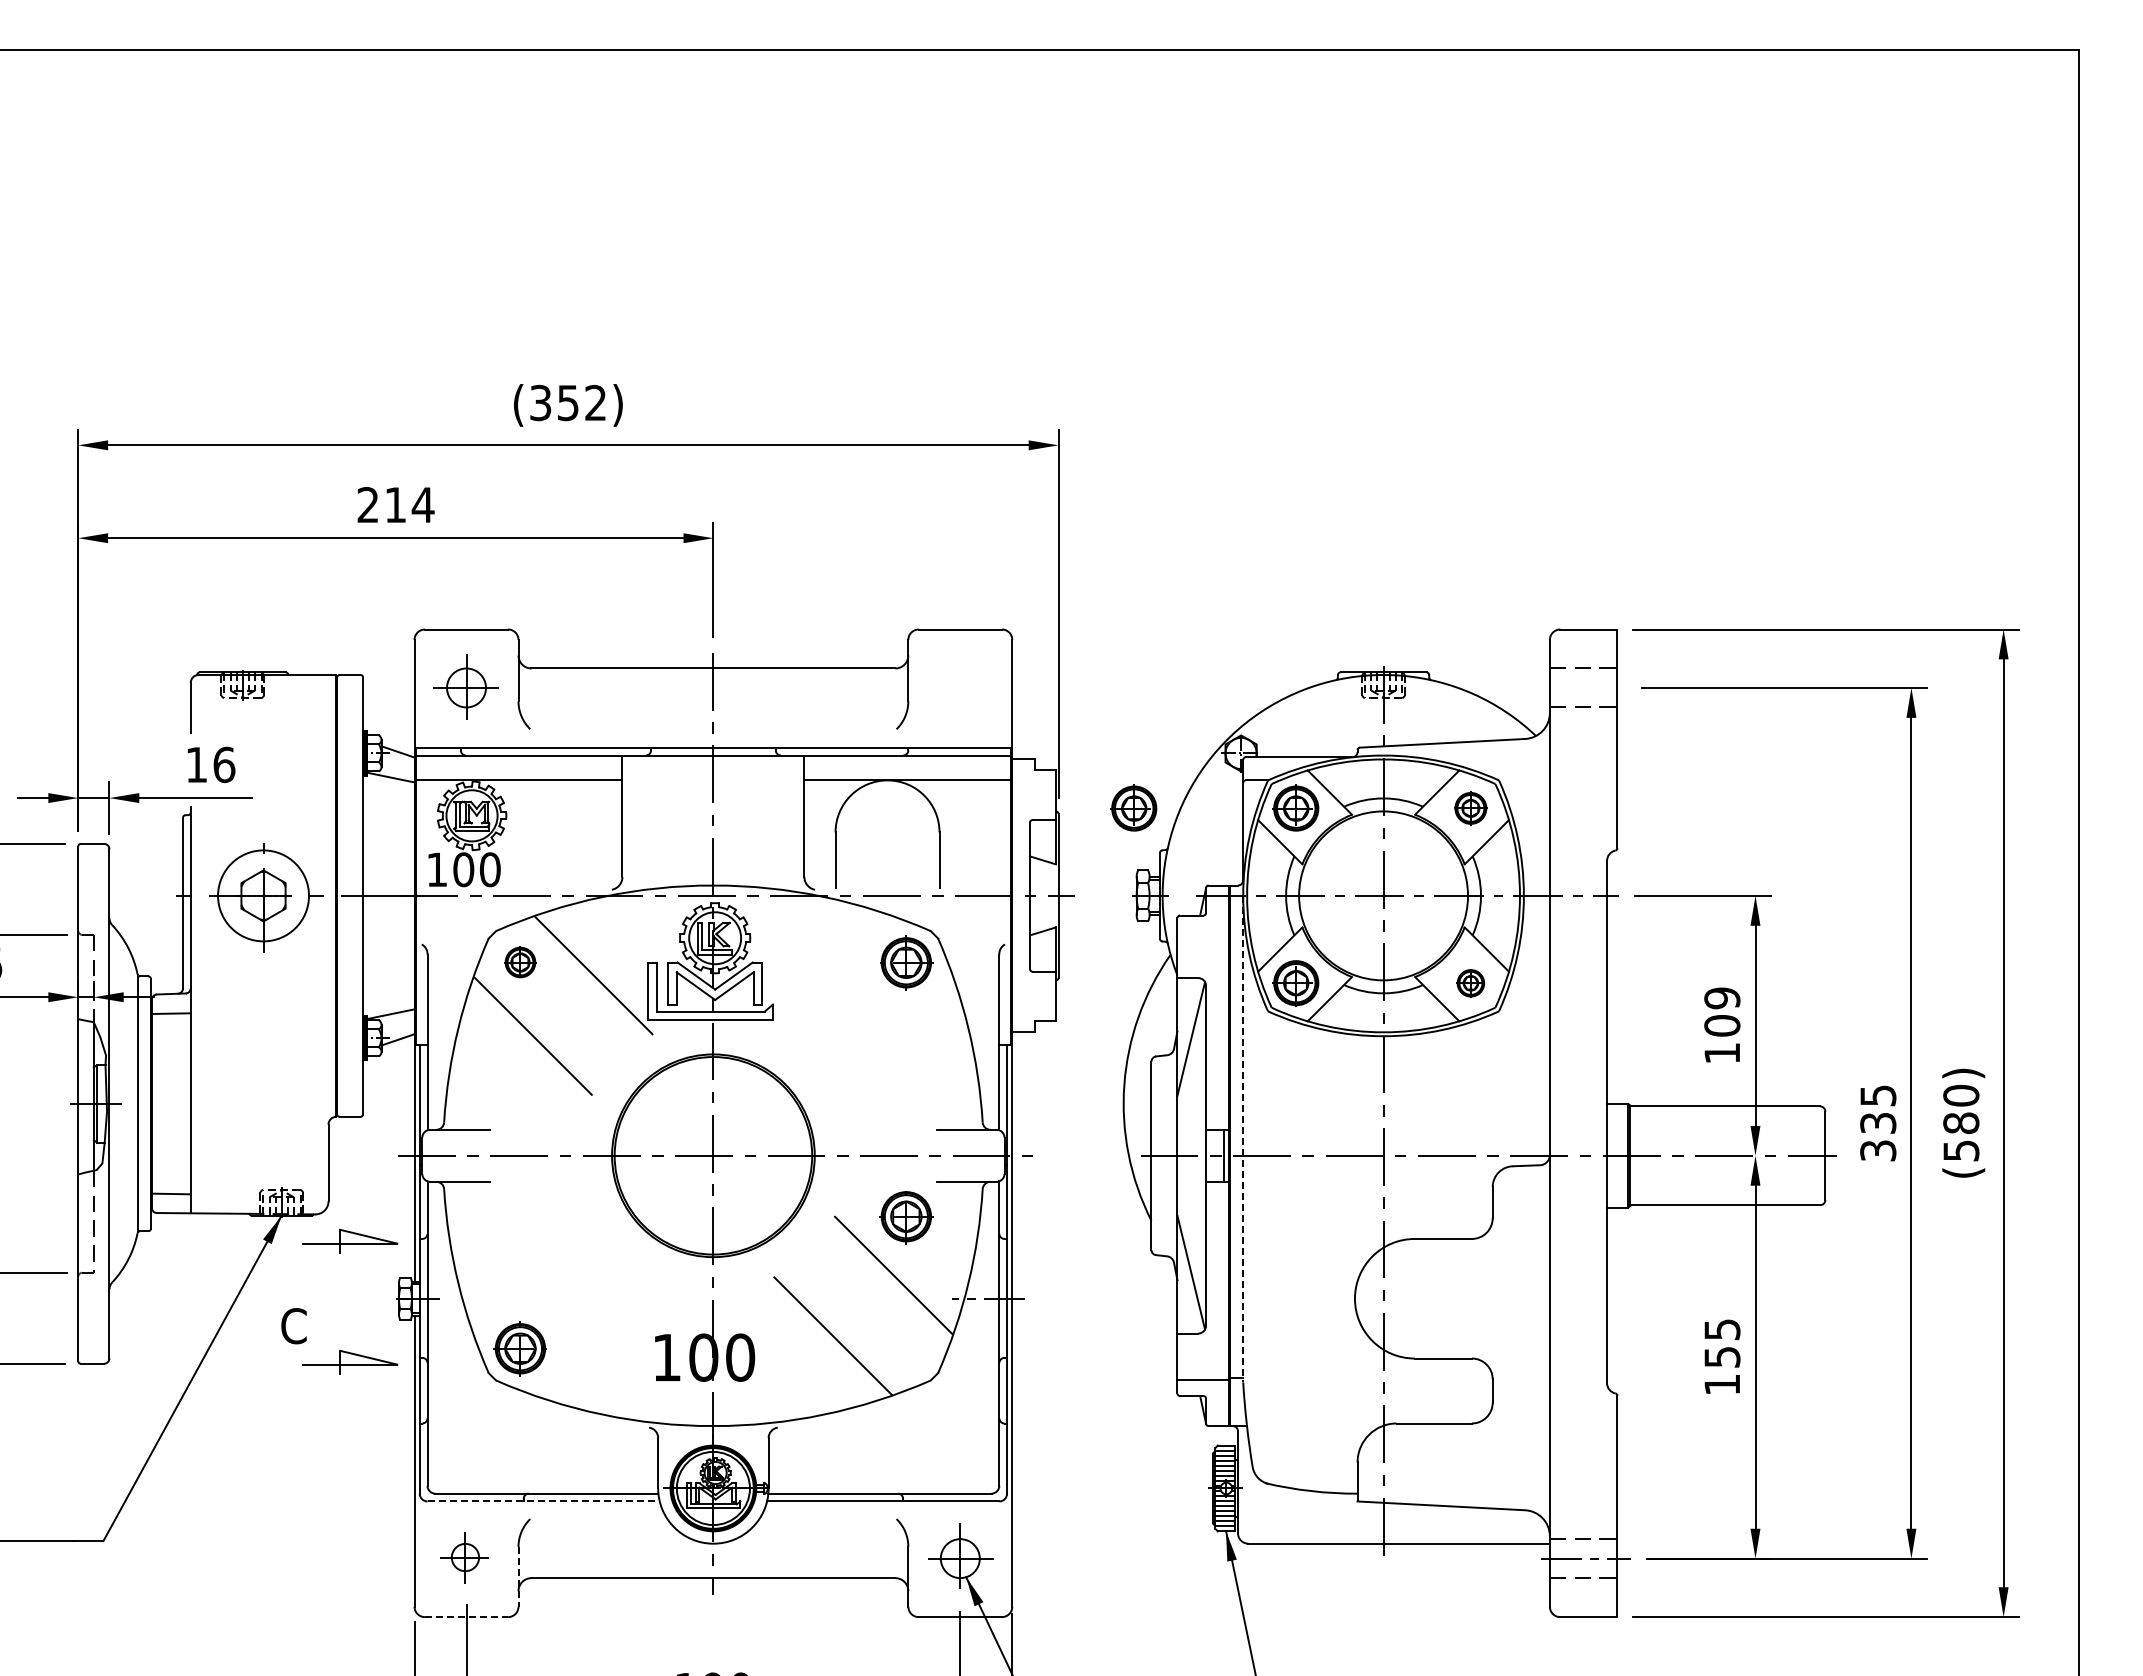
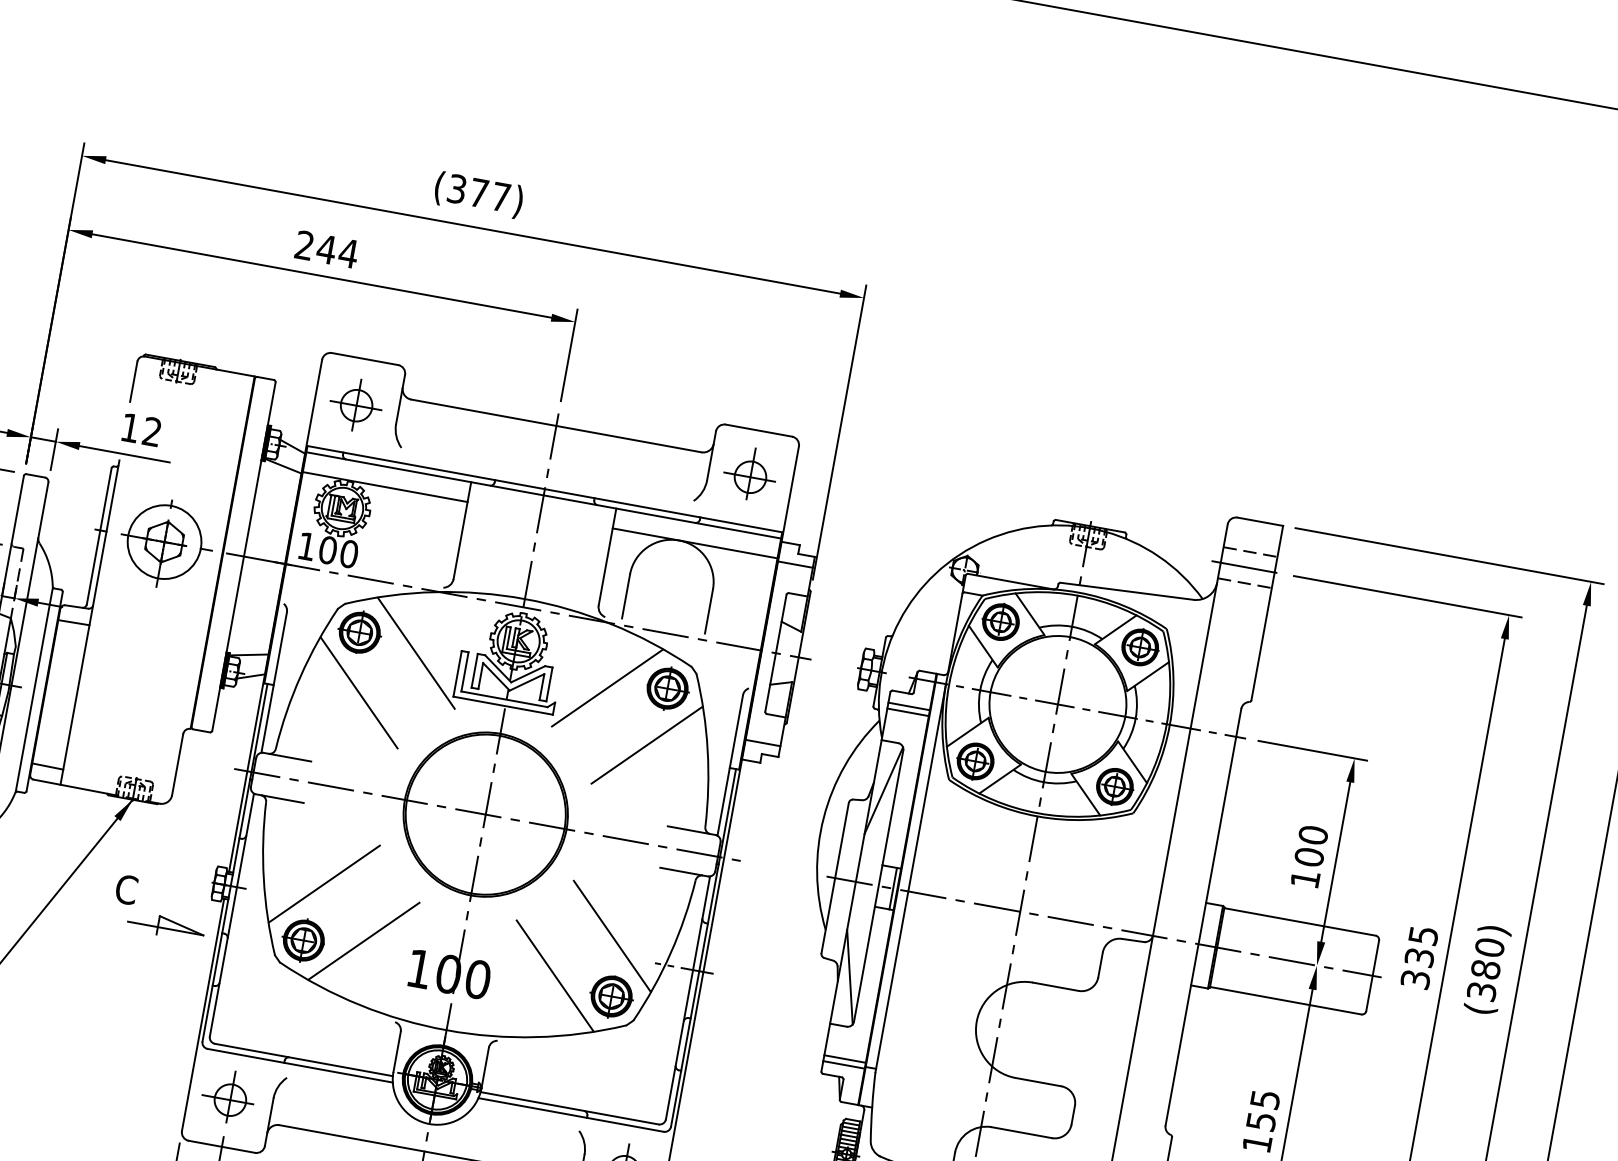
text: (581, 402) -> (489, 194), (352) -> (377)
text: (395, 504) -> (326, 249), 214 -> 244
part: (958, 683) -> (749, 473), added
line: (1582, 687) -> (1246, 567), added
text: (224, 764) -> (152, 431), 16 -> 12
line: (1033, 784) -> (794, 564), added
part: (1133, 807) -> (871, 597), removed
part: (1470, 807) -> (1140, 646), size x1.43
line: (1203, 931) -> (909, 706), added
line: (1203, 938) -> (908, 712), added
part: (520, 961) -> (360, 631), size x1.67
line: (833, 975) -> (607, 688), added
part: (1470, 983) -> (1114, 786), size x1.67
text: (1722, 998) -> (1313, 835), 109 -> 100
line: (1033, 1007) -> (762, 742), added
line: (893, 1035) -> (646, 744), added
line: (1243, 1139) -> (910, 878), dashed -> solid
text: (1960, 1150) -> (1481, 991), (580) -> (380)
part: (906, 1217) -> (611, 997), moved
part: (350, 1241) -> (183, 830), removed
line: (532, 1275) -> (324, 883), added
line: (593, 1336) -> (363, 941), added
line: (1203, 1373) -> (845, 1059), added
line: (544, 1501) -> (300, 1065), dashed -> solid
part: (462, 1554) -> (227, 1096), size x1.43
line: (518, 1576) -> (269, 1121), dashed -> solid
line: (466, 1617) -> (221, 1147), dashed -> solid

